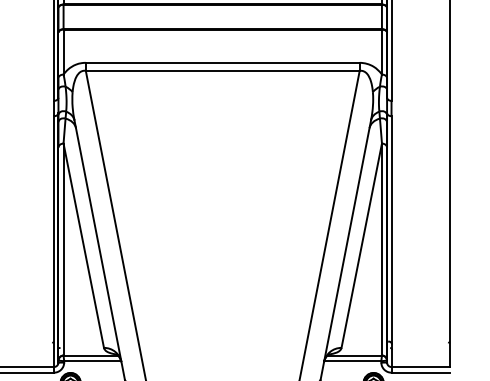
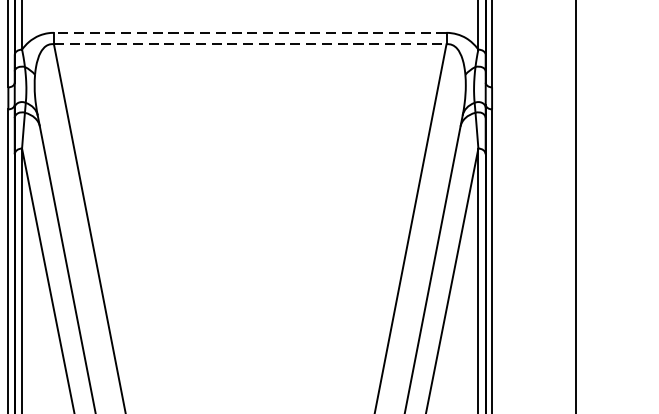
line: (222, 62) -> (249, 32), solid -> dashed
line: (222, 70) -> (249, 43), solid -> dashed

